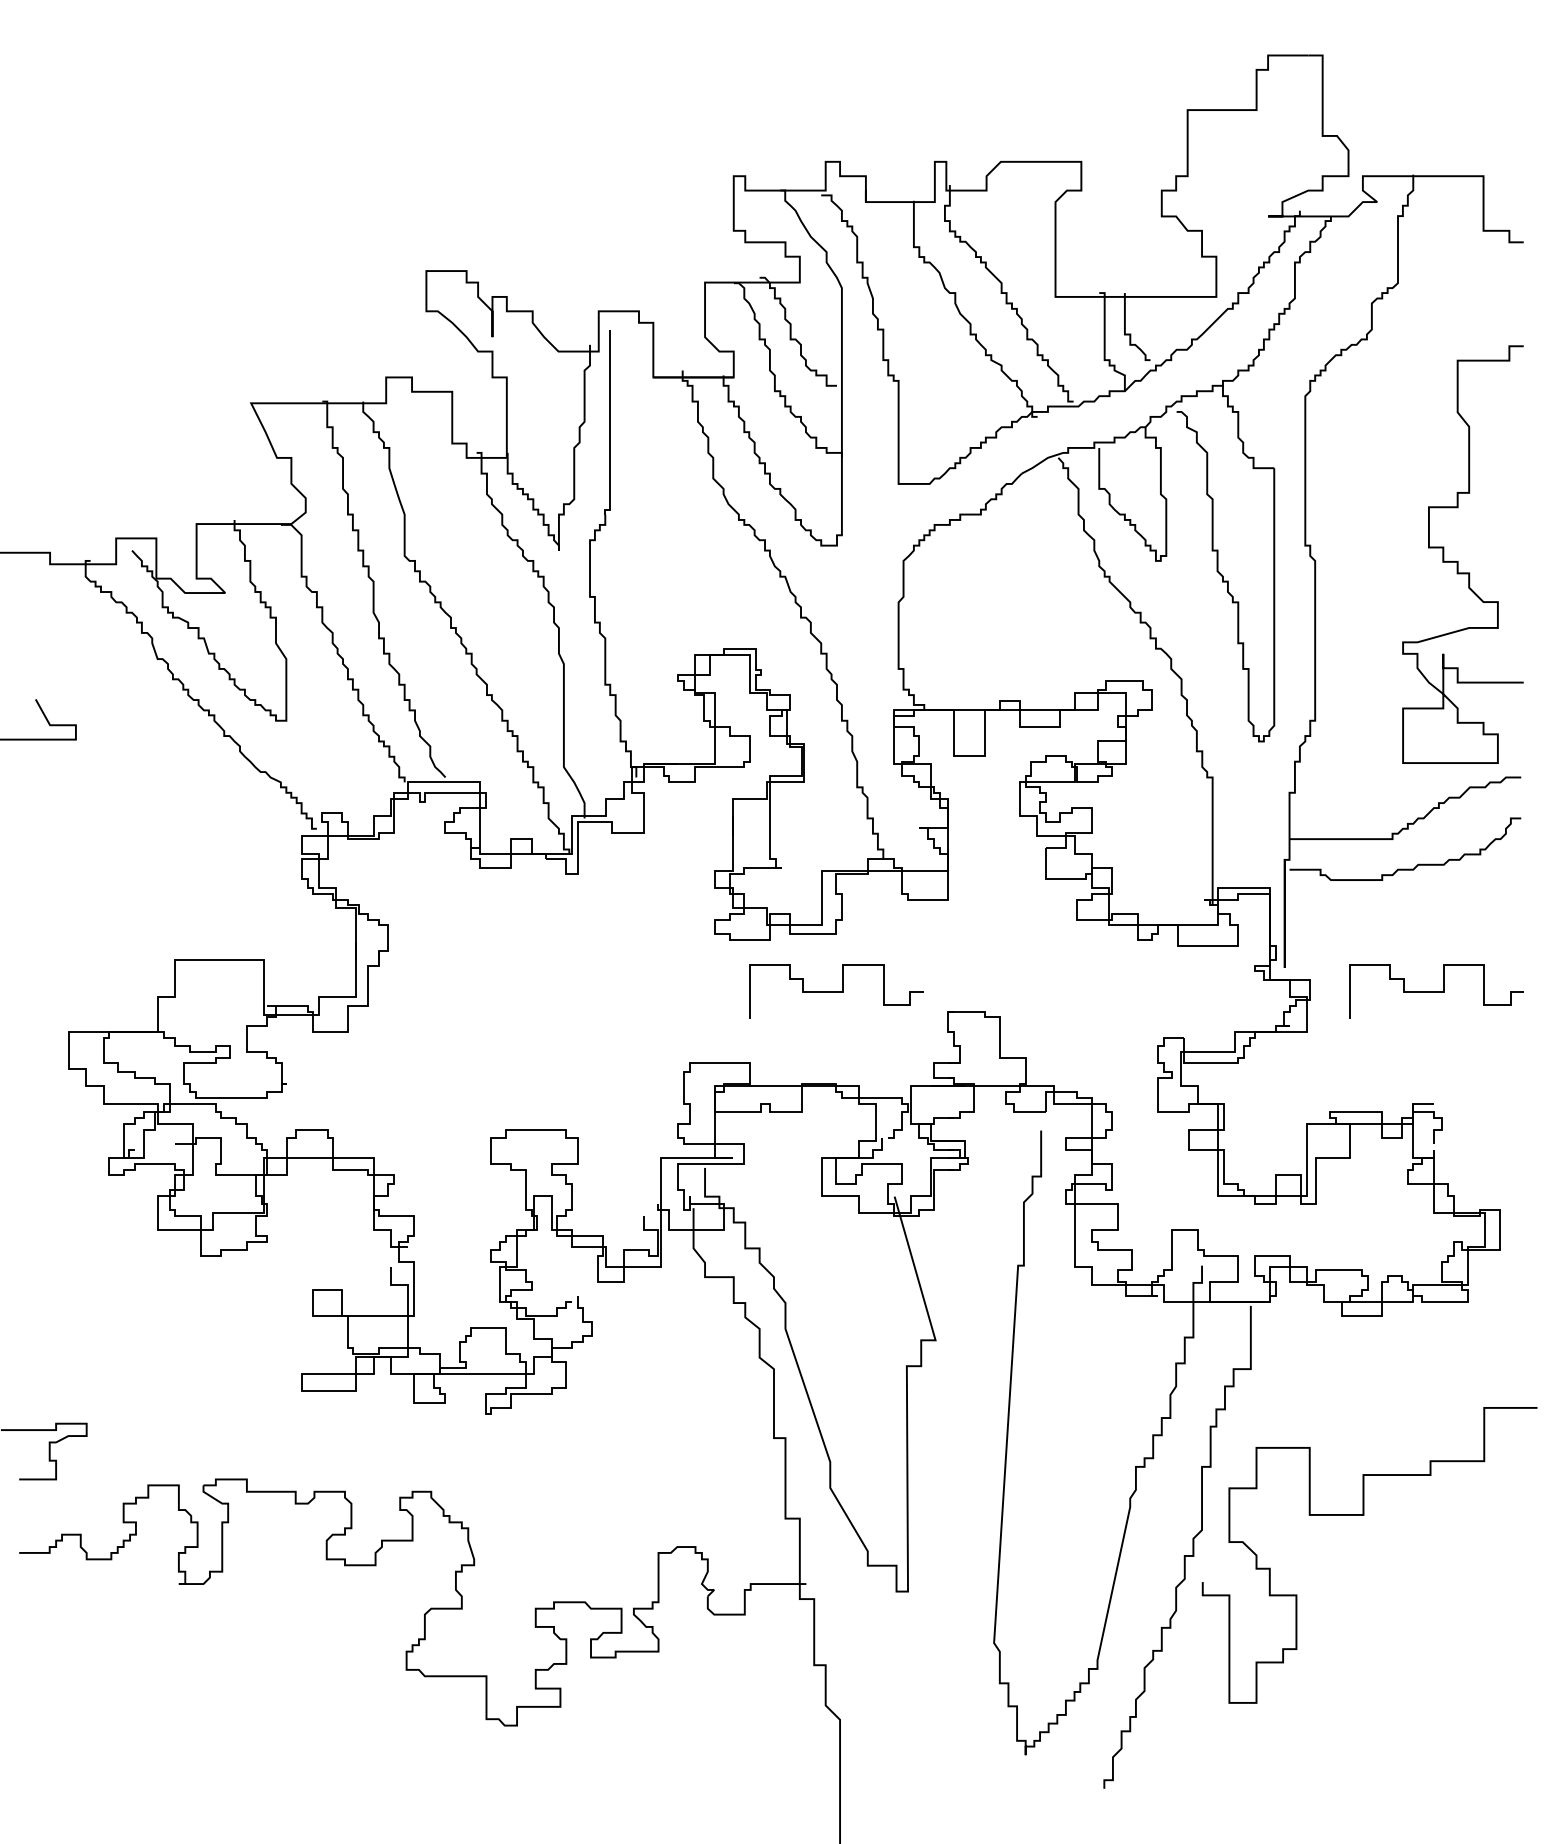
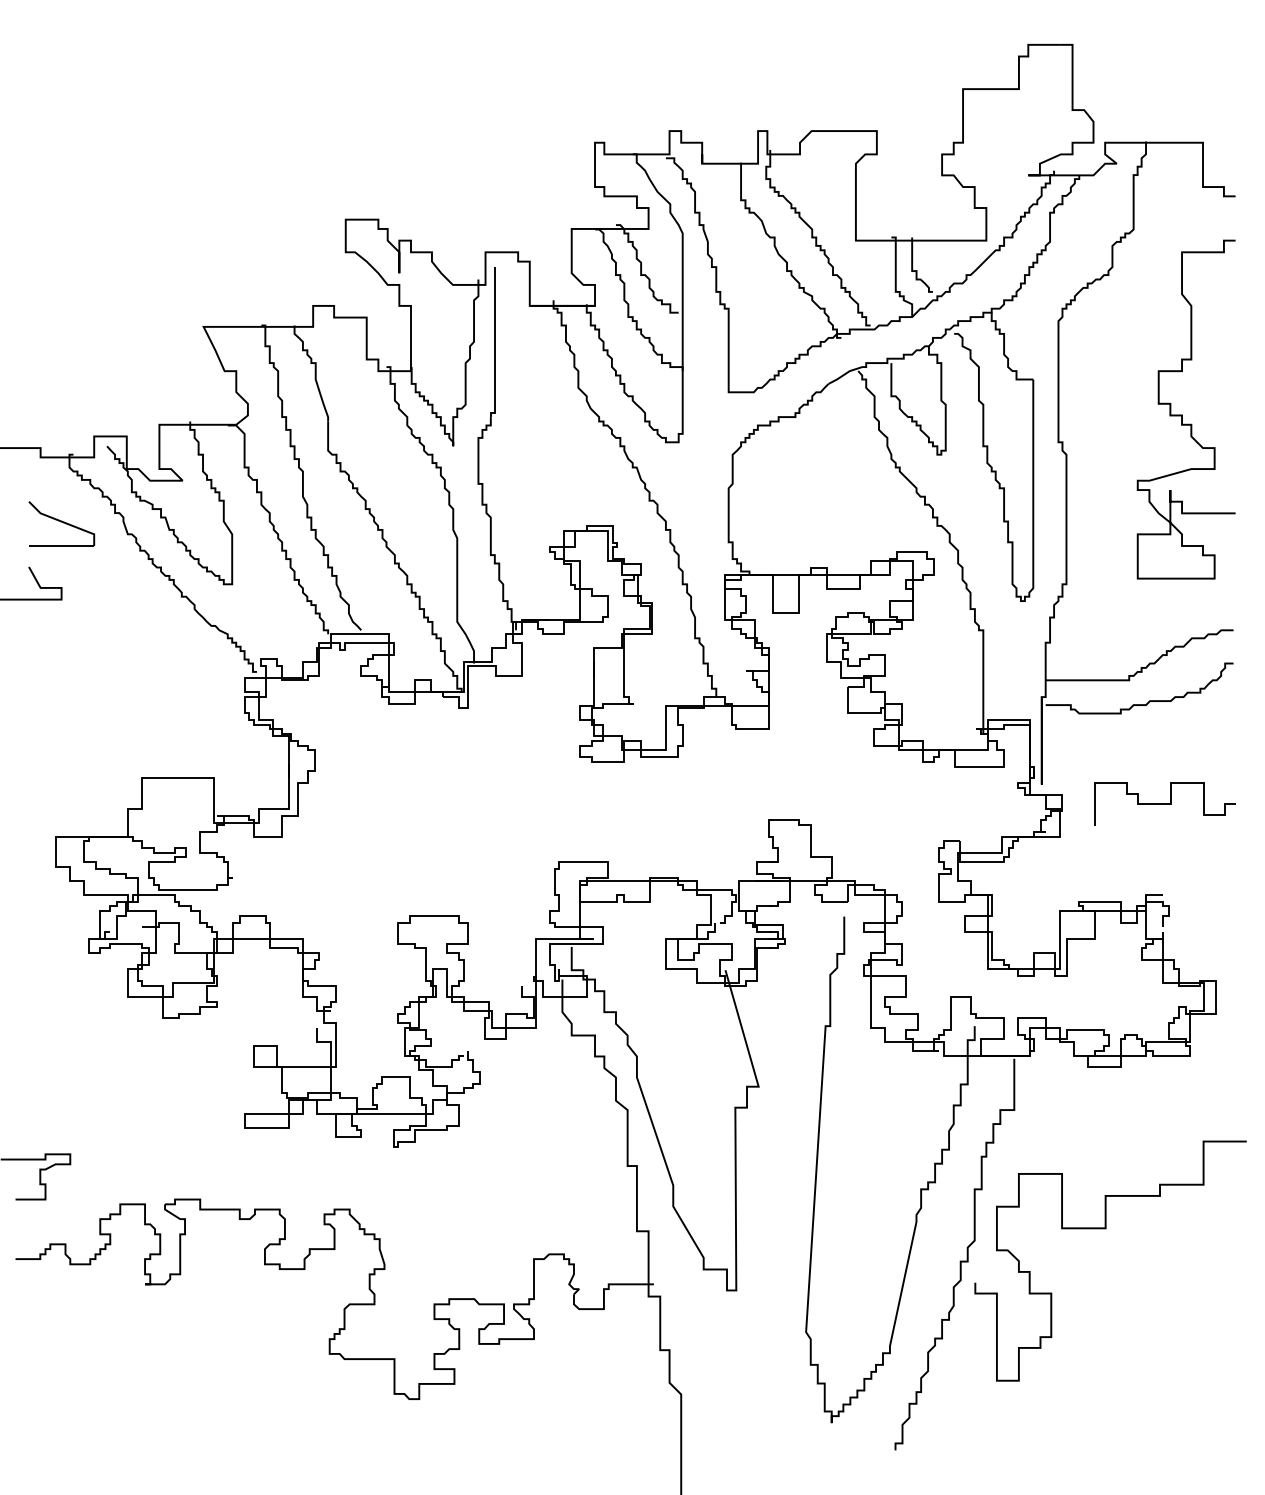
curve: (1458, 560) -> (1182, 414), moved
part: (75, 645) -> (61, 523), added
curve: (835, 991) -> (677, 803), removed

